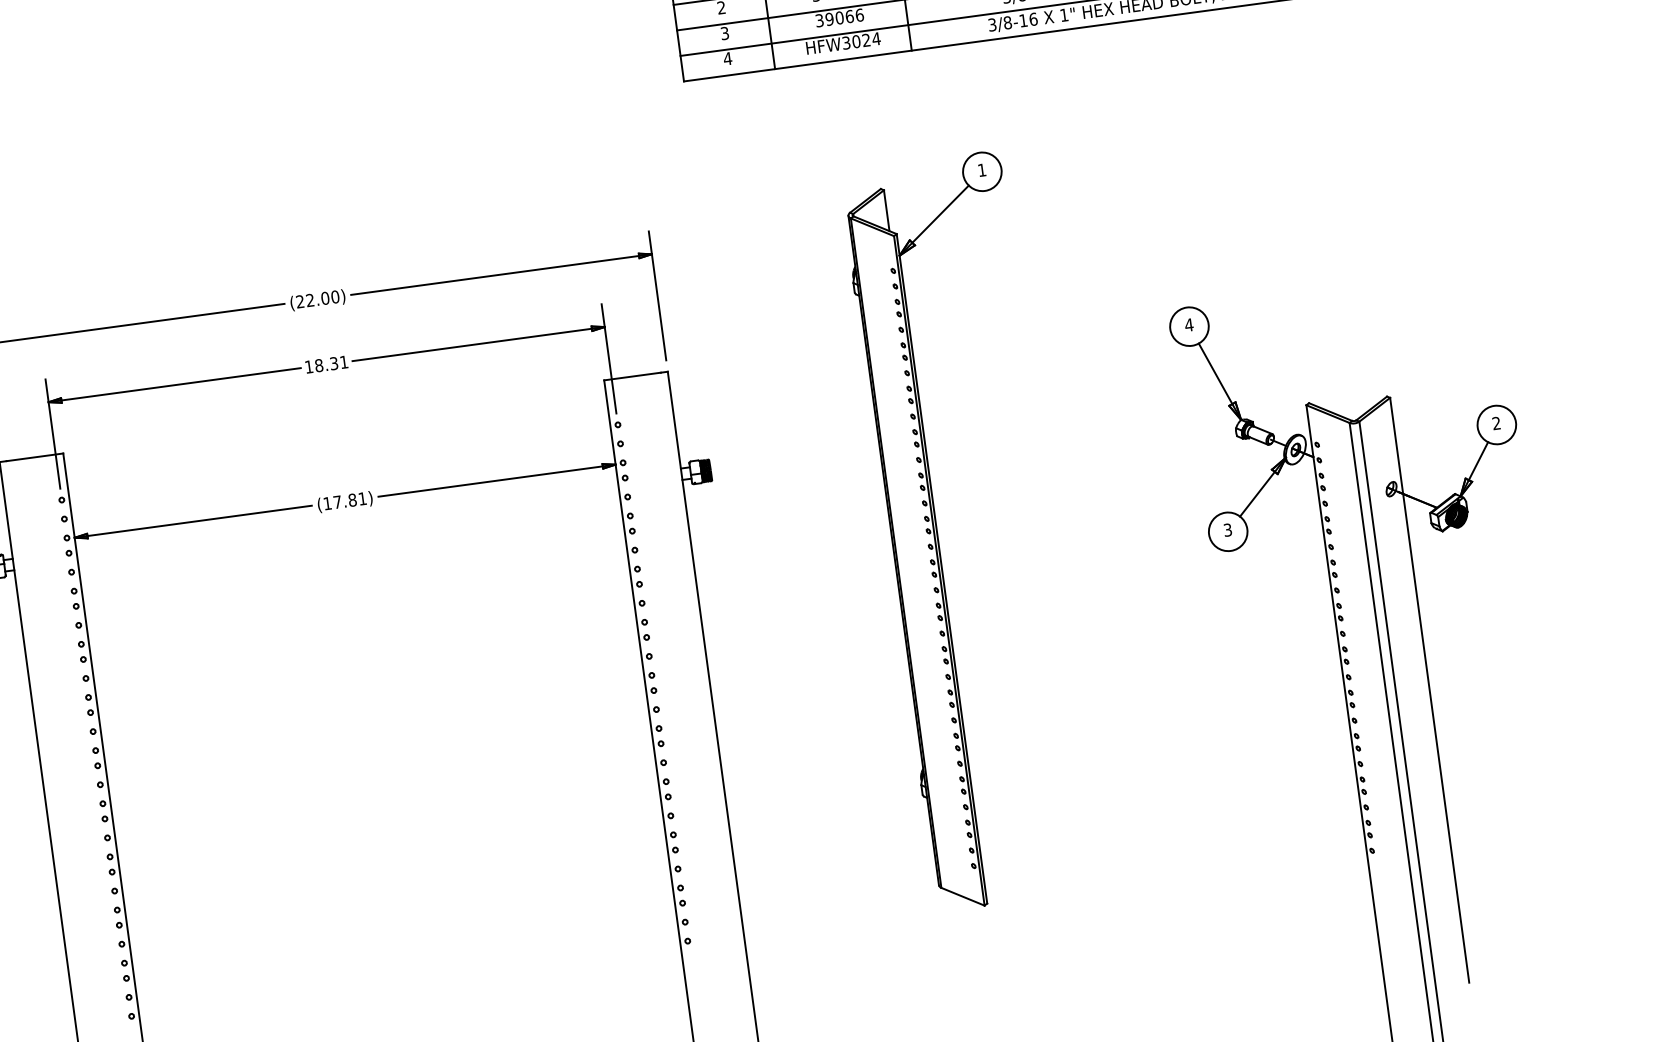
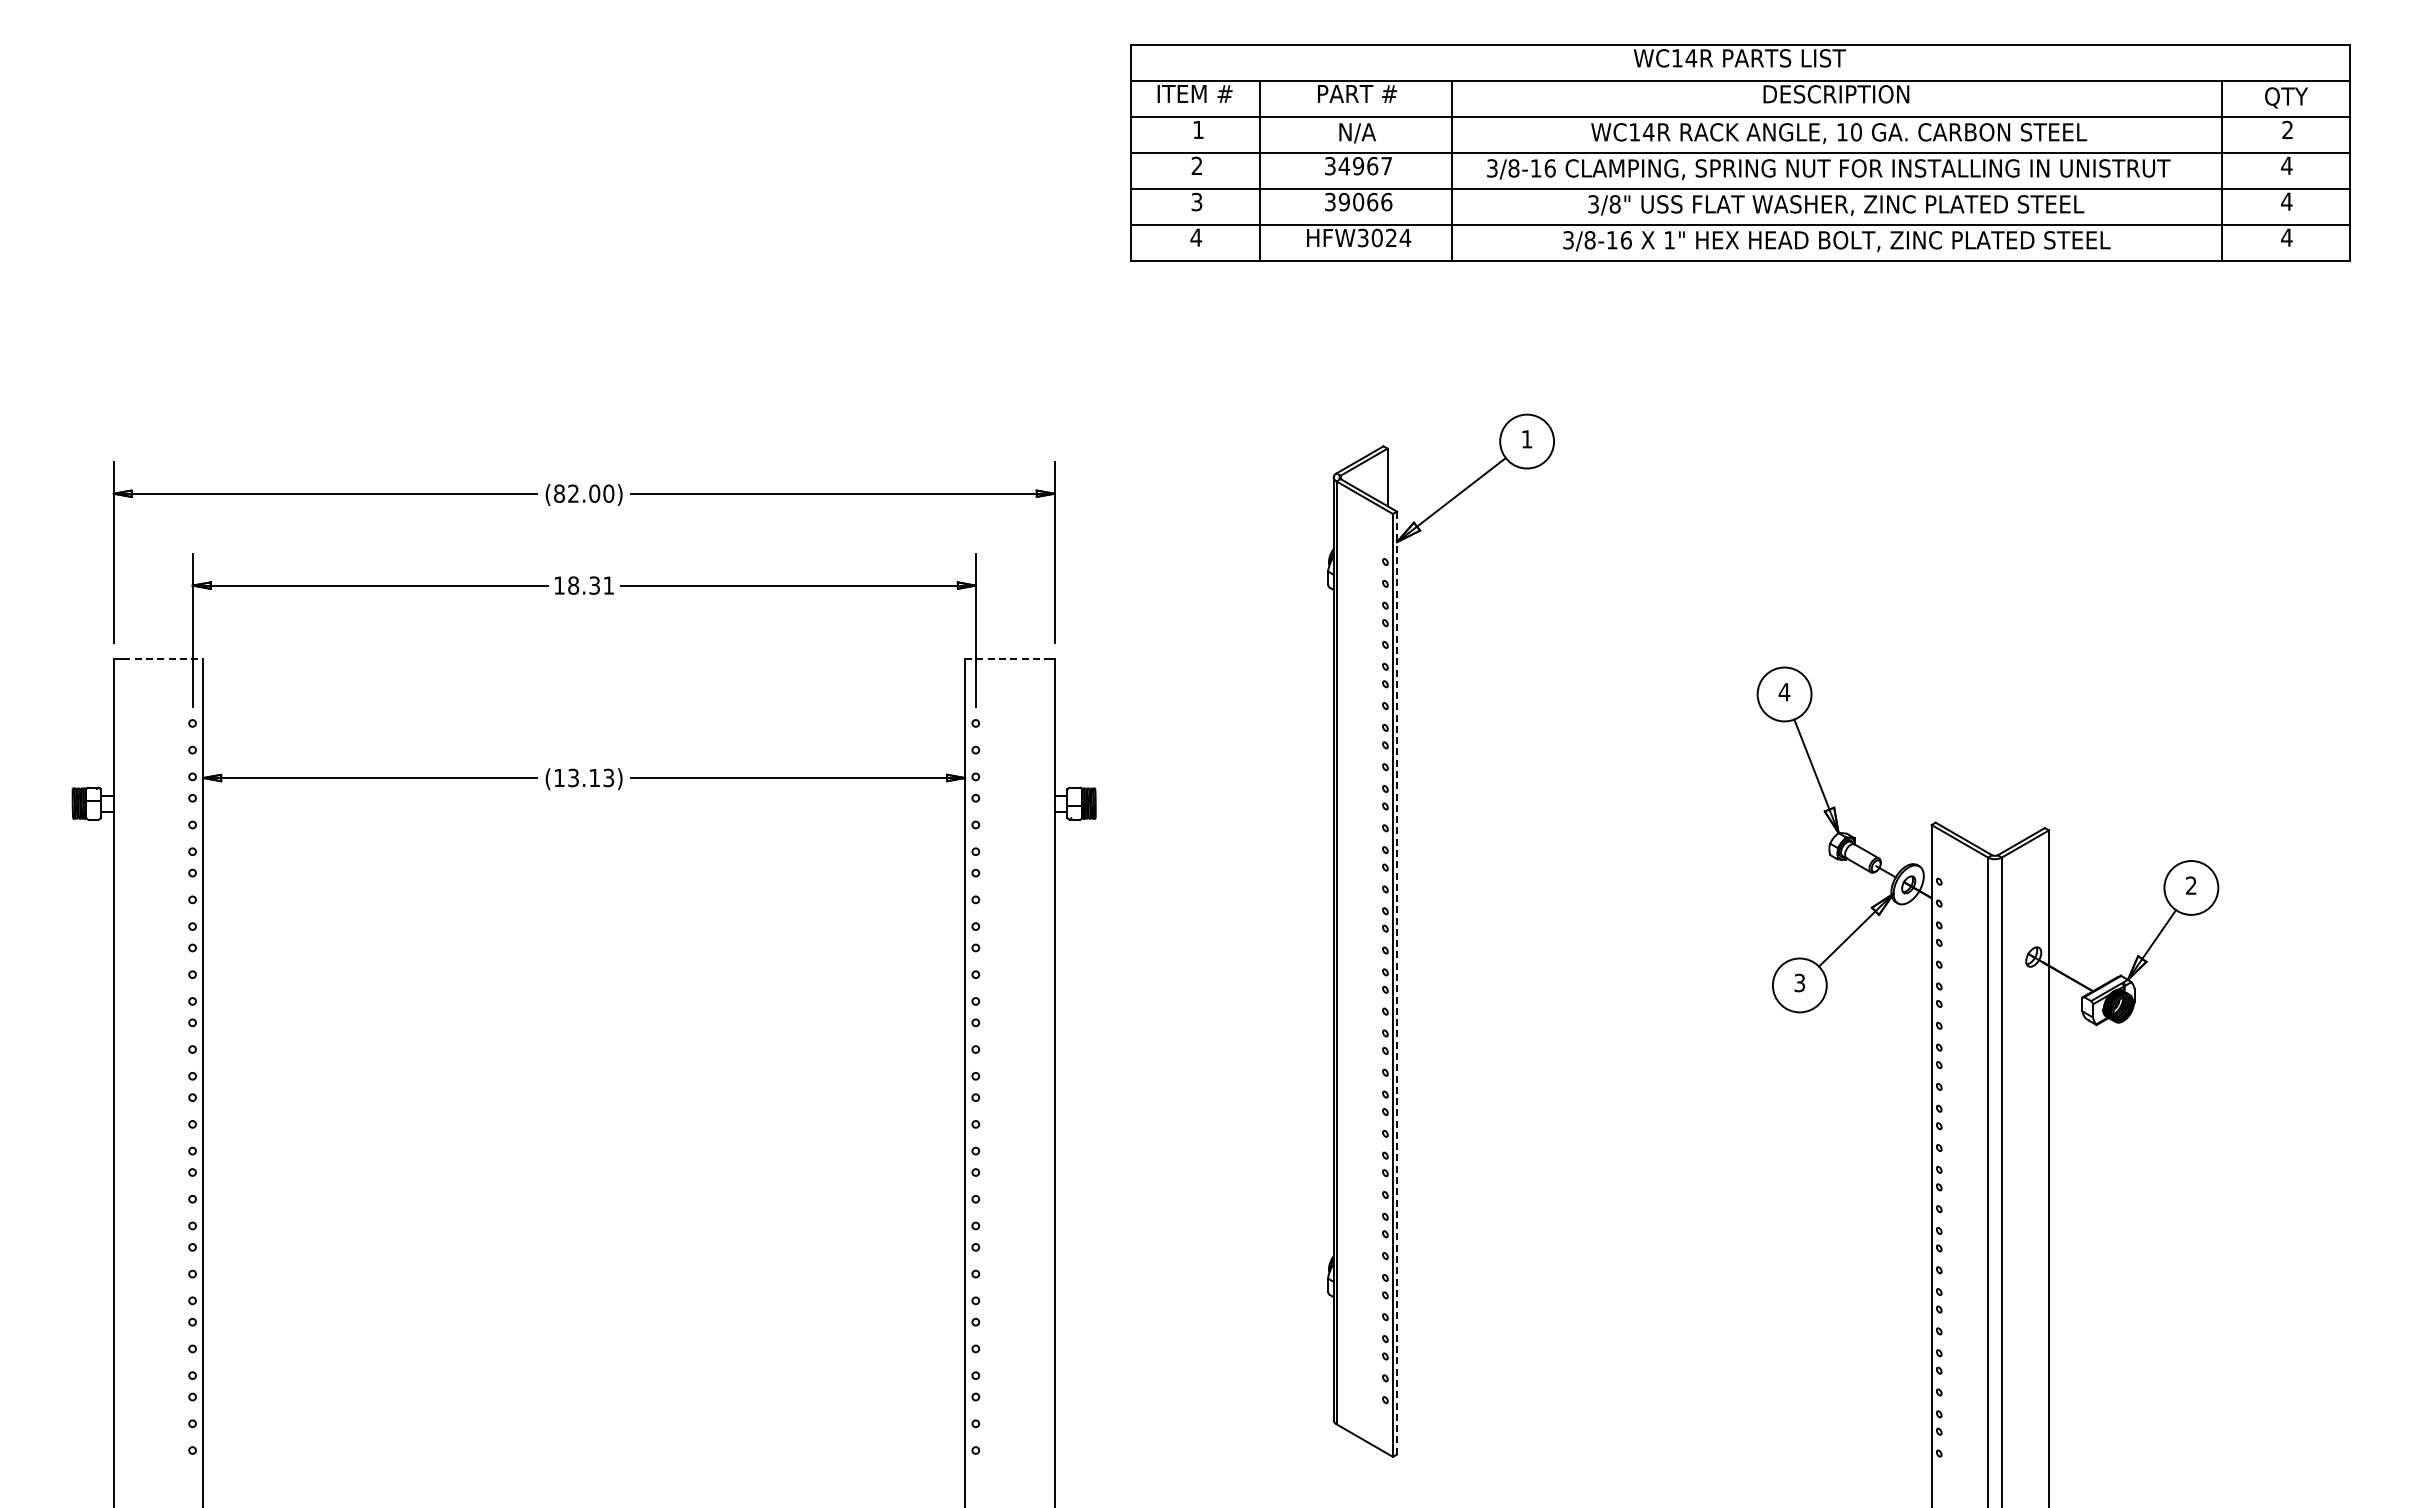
text: (300, 301) -> (559, 493), (22.00) -> (82.00)
line: (632, 376) -> (1005, 659), solid -> dashed
line: (35, 457) -> (163, 659), solid -> dashed
text: (350, 500) -> (591, 777), (17.81) -> (13.13)
line: (942, 569) -> (1397, 983), solid -> dashed

